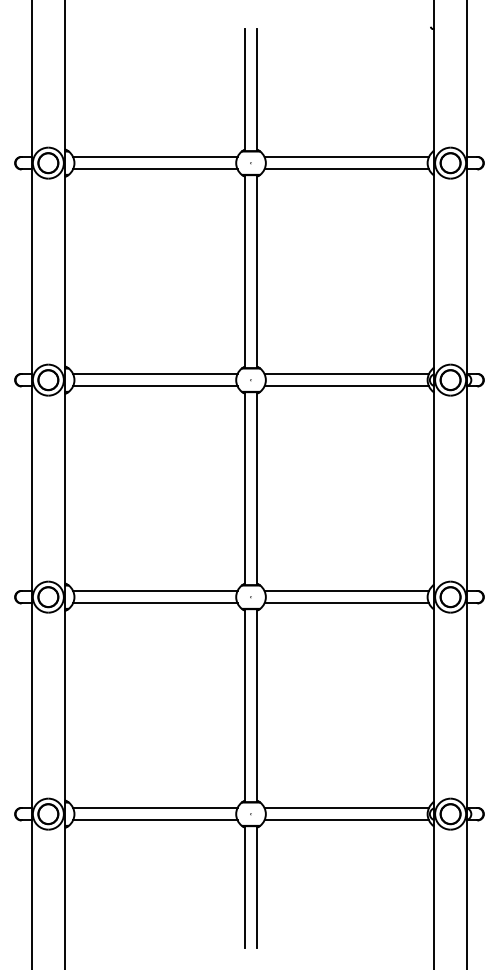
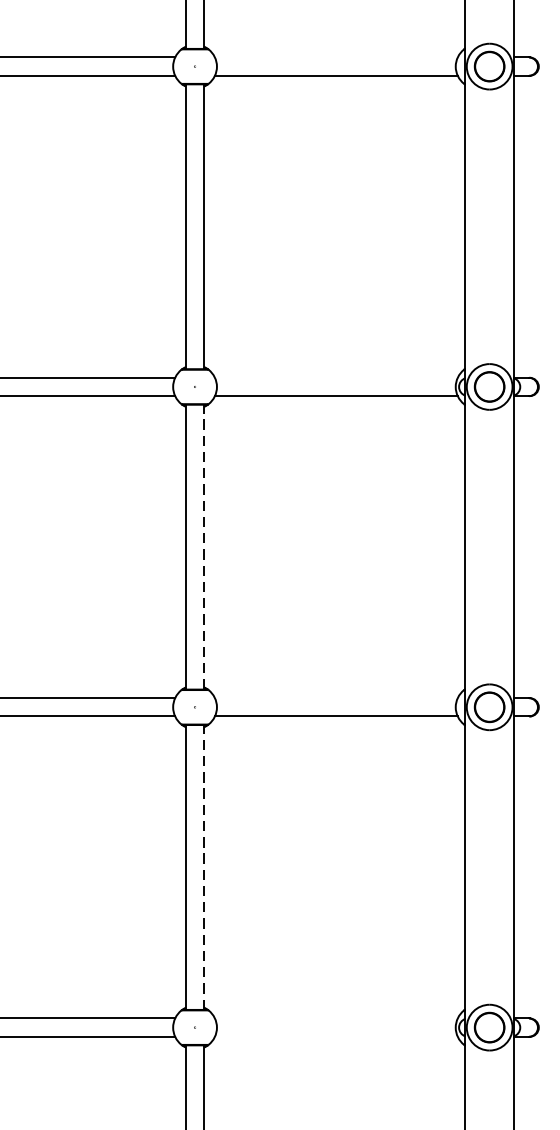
line: (346, 156) -> (335, 56), removed
line: (346, 373) -> (335, 377), removed
line: (257, 488) -> (204, 546), solid -> dashed
line: (346, 590) -> (335, 697), removed
line: (257, 705) -> (204, 867), solid -> dashed
line: (346, 807) -> (335, 1017), removed
line: (346, 820) -> (335, 1036), removed

